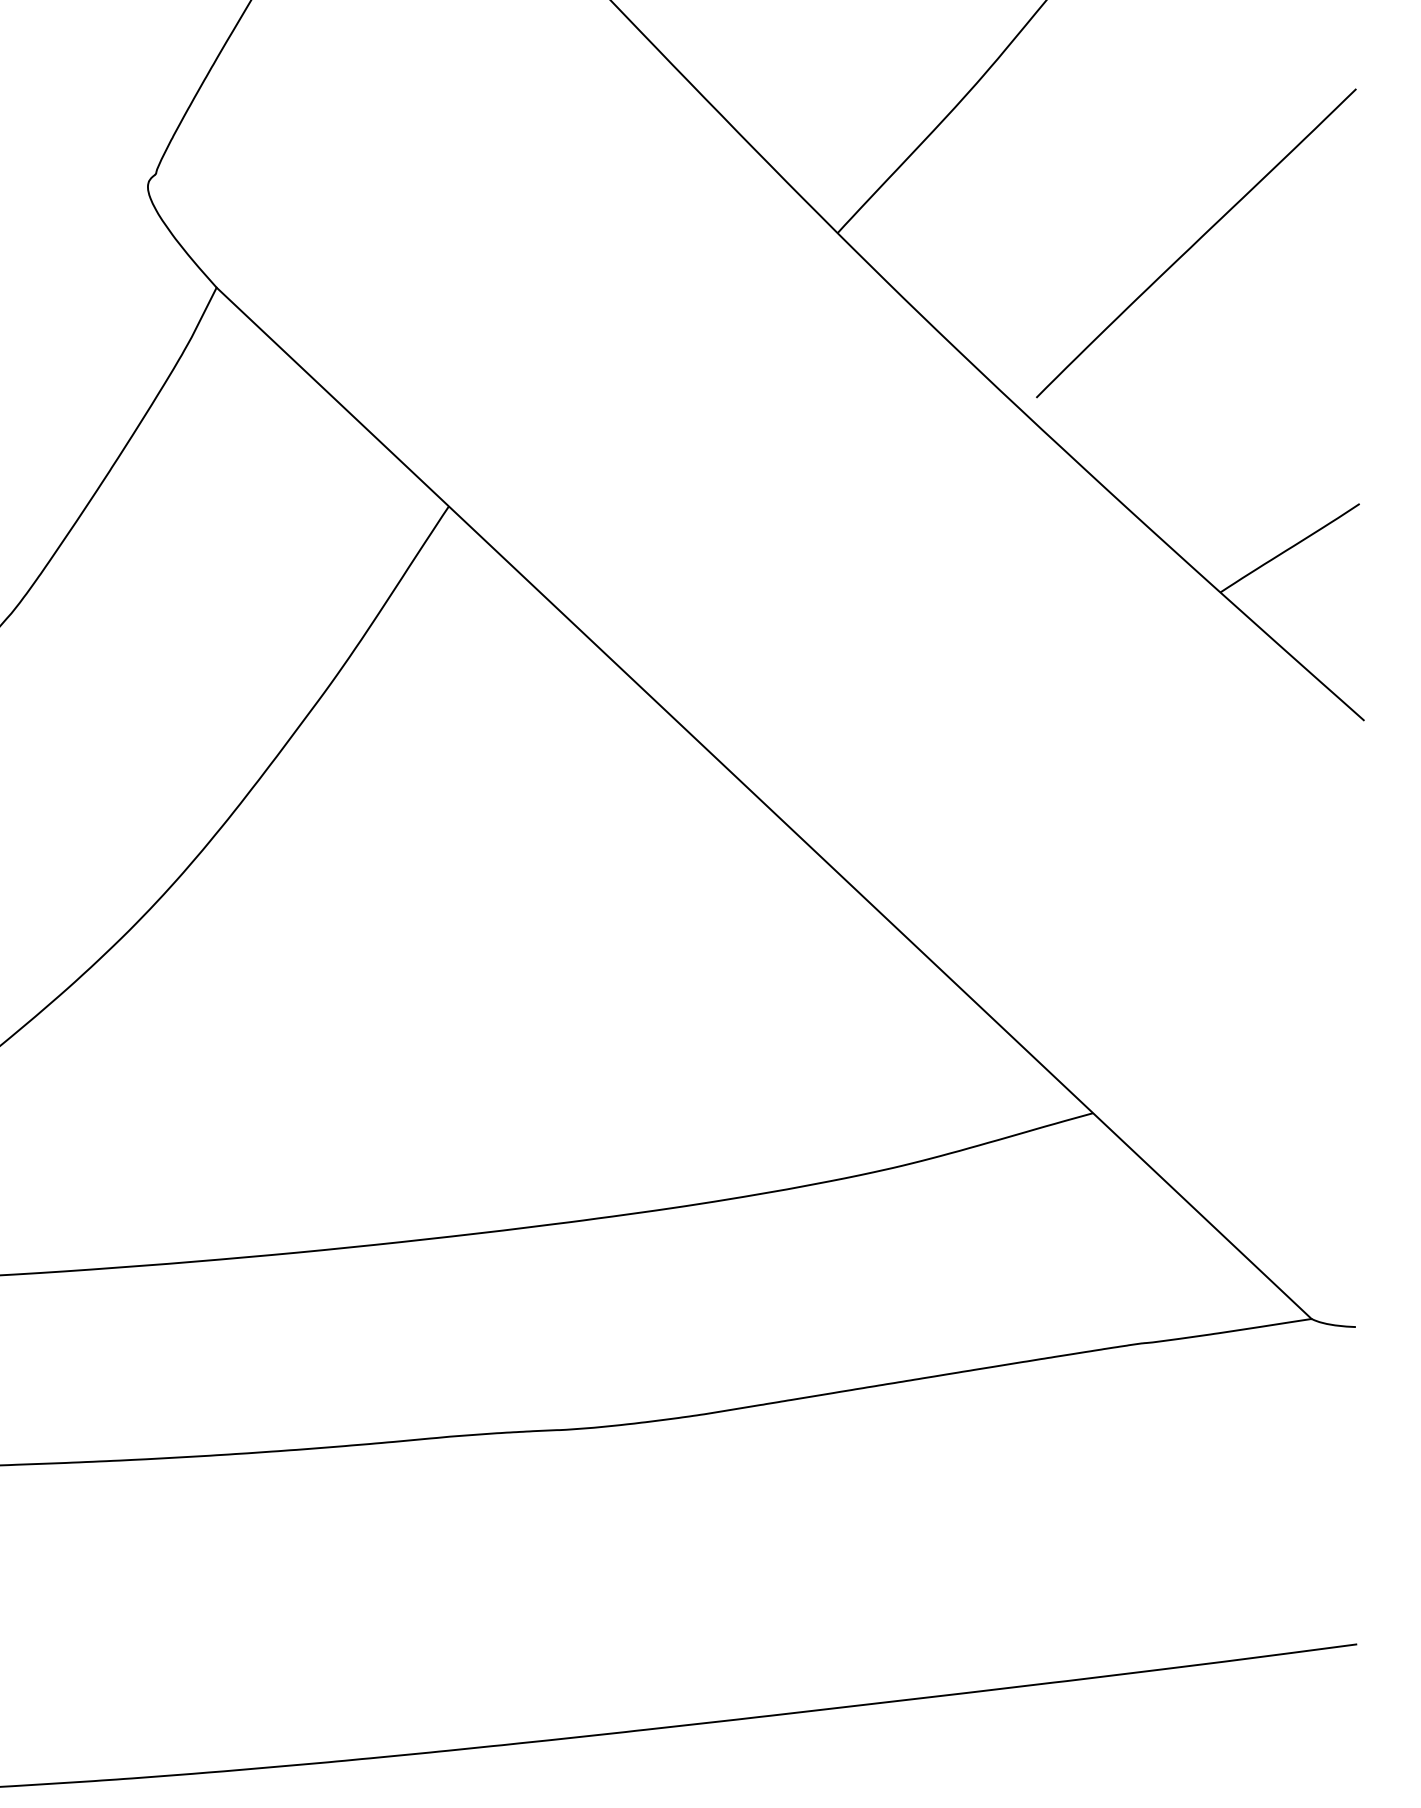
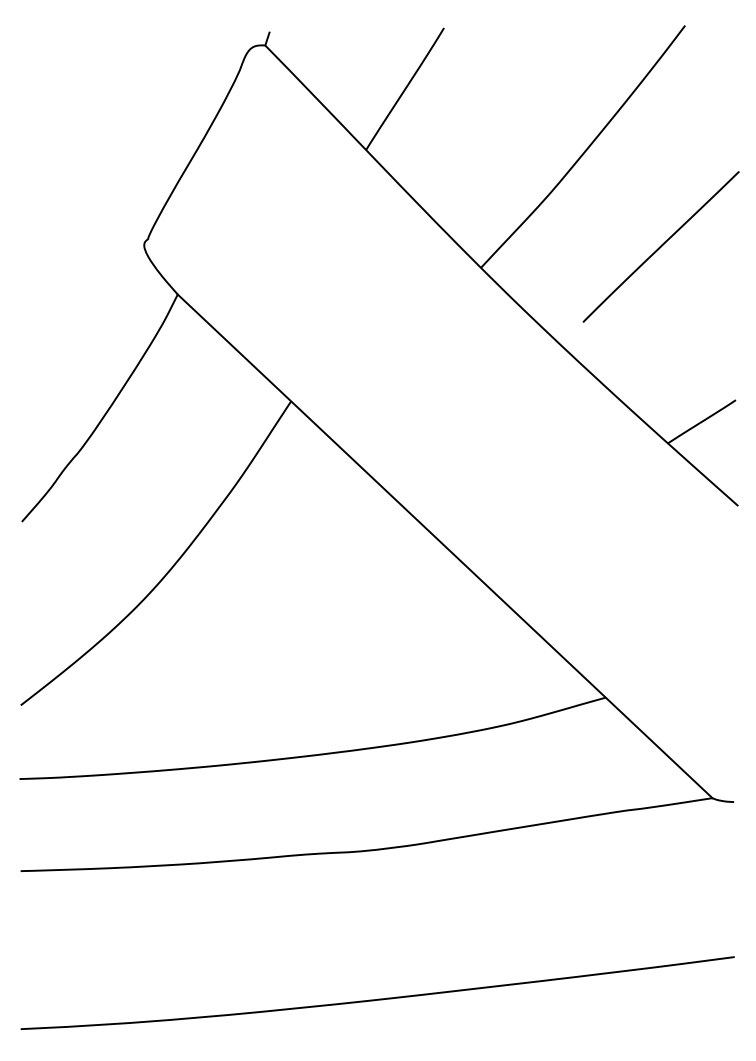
line: (1194, 242) -> (660, 246), moved

